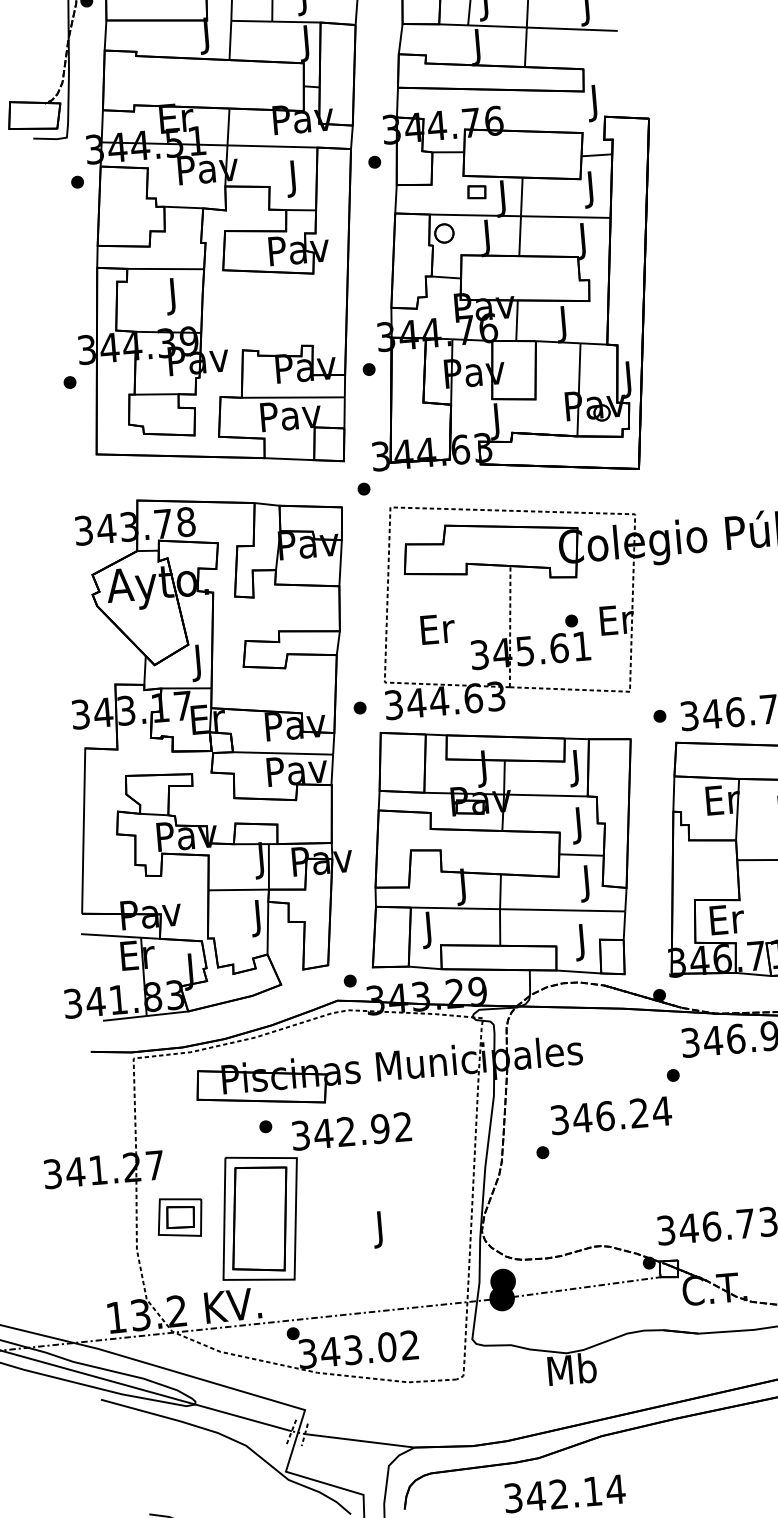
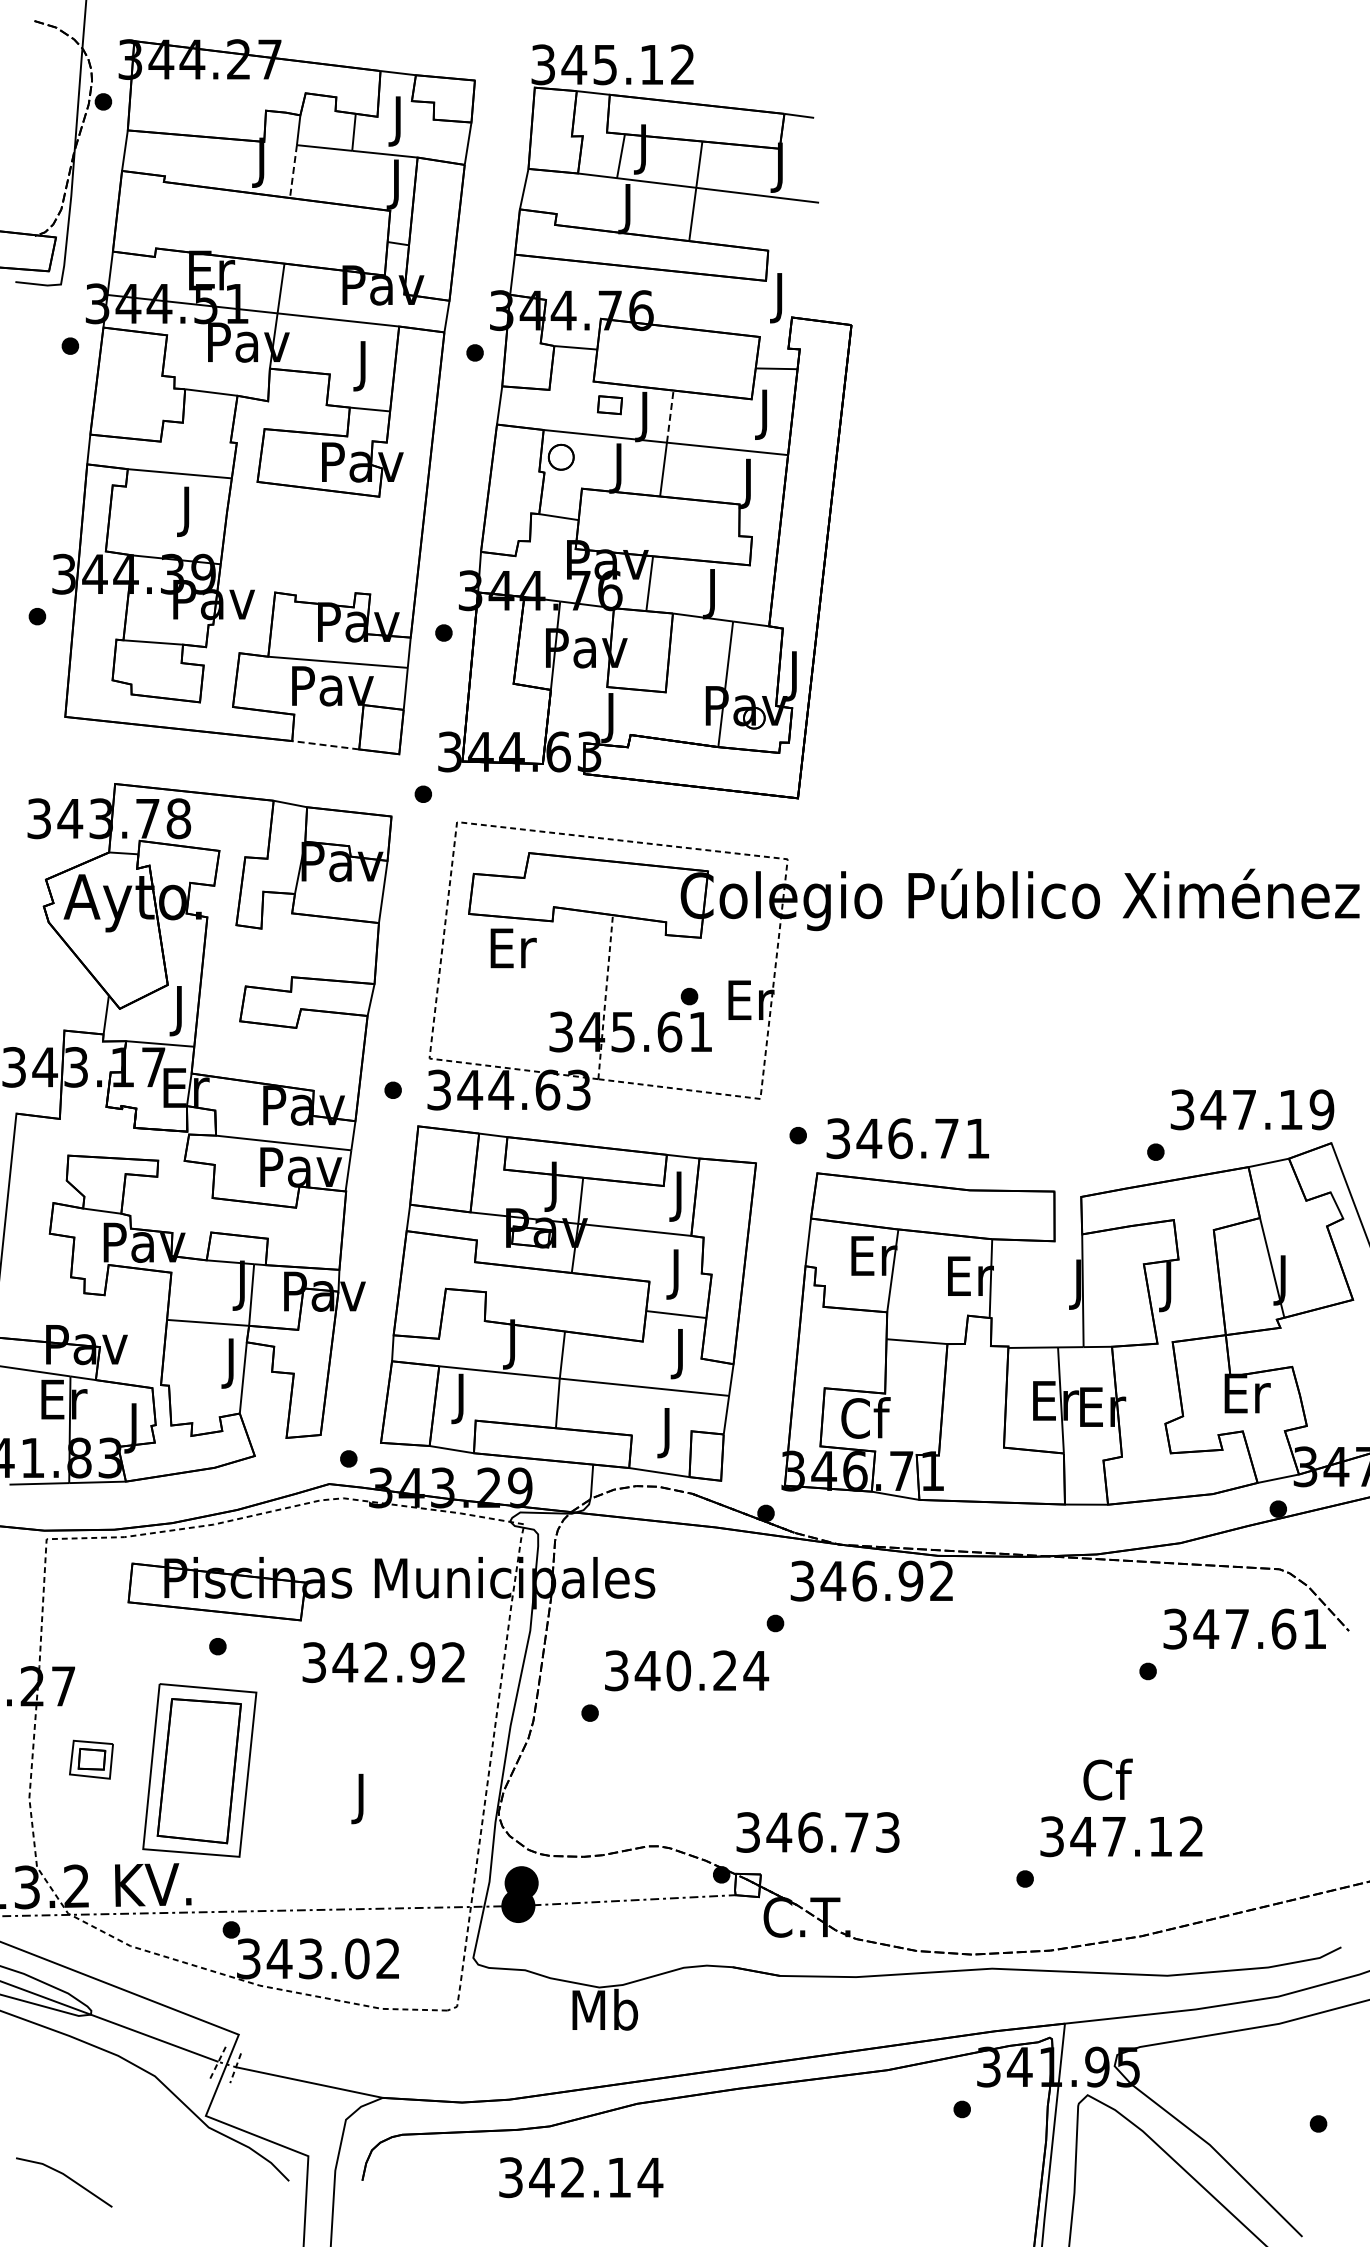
line: (230, 40) -> (293, 171), solid -> dashed
line: (521, 196) -> (670, 416), solid -> dashed
line: (289, 459) -> (325, 745), solid -> dashed
text: (437, 629) -> (513, 948), moved
text: (726, 918) -> (865, 1417), Er -> Cf
text: (605, 1115) -> (678, 1670), 346.24 -> 340.24
text: (351, 1131) -> (383, 1662), moved
part: (180, 1217) -> (91, 1759), size x0.7

